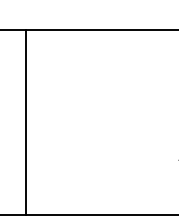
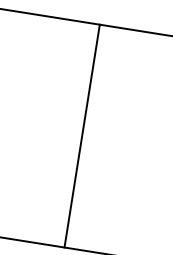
line: (26, 122) -> (82, 136), moved

